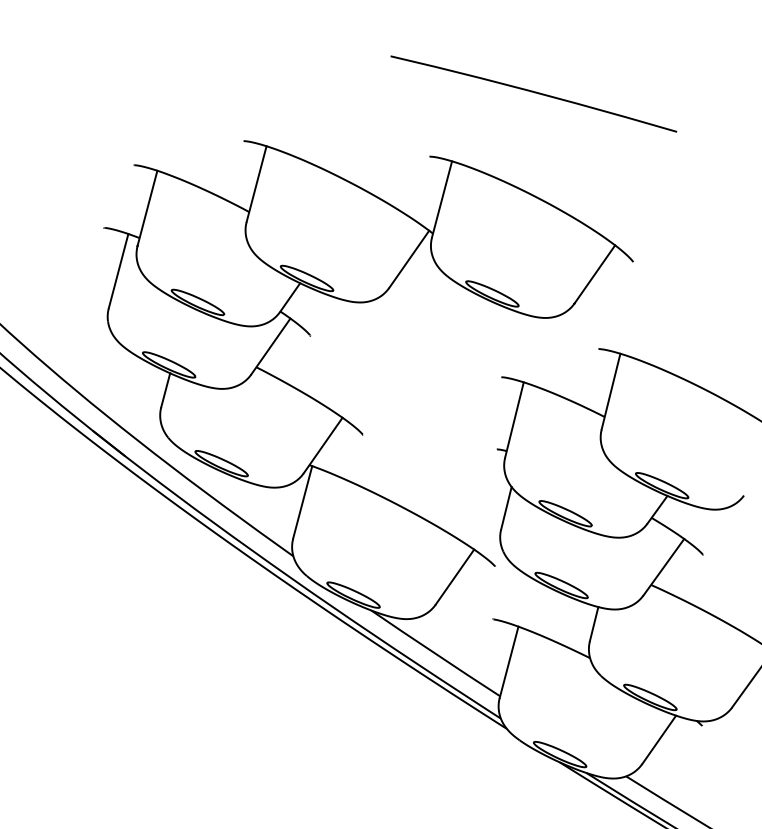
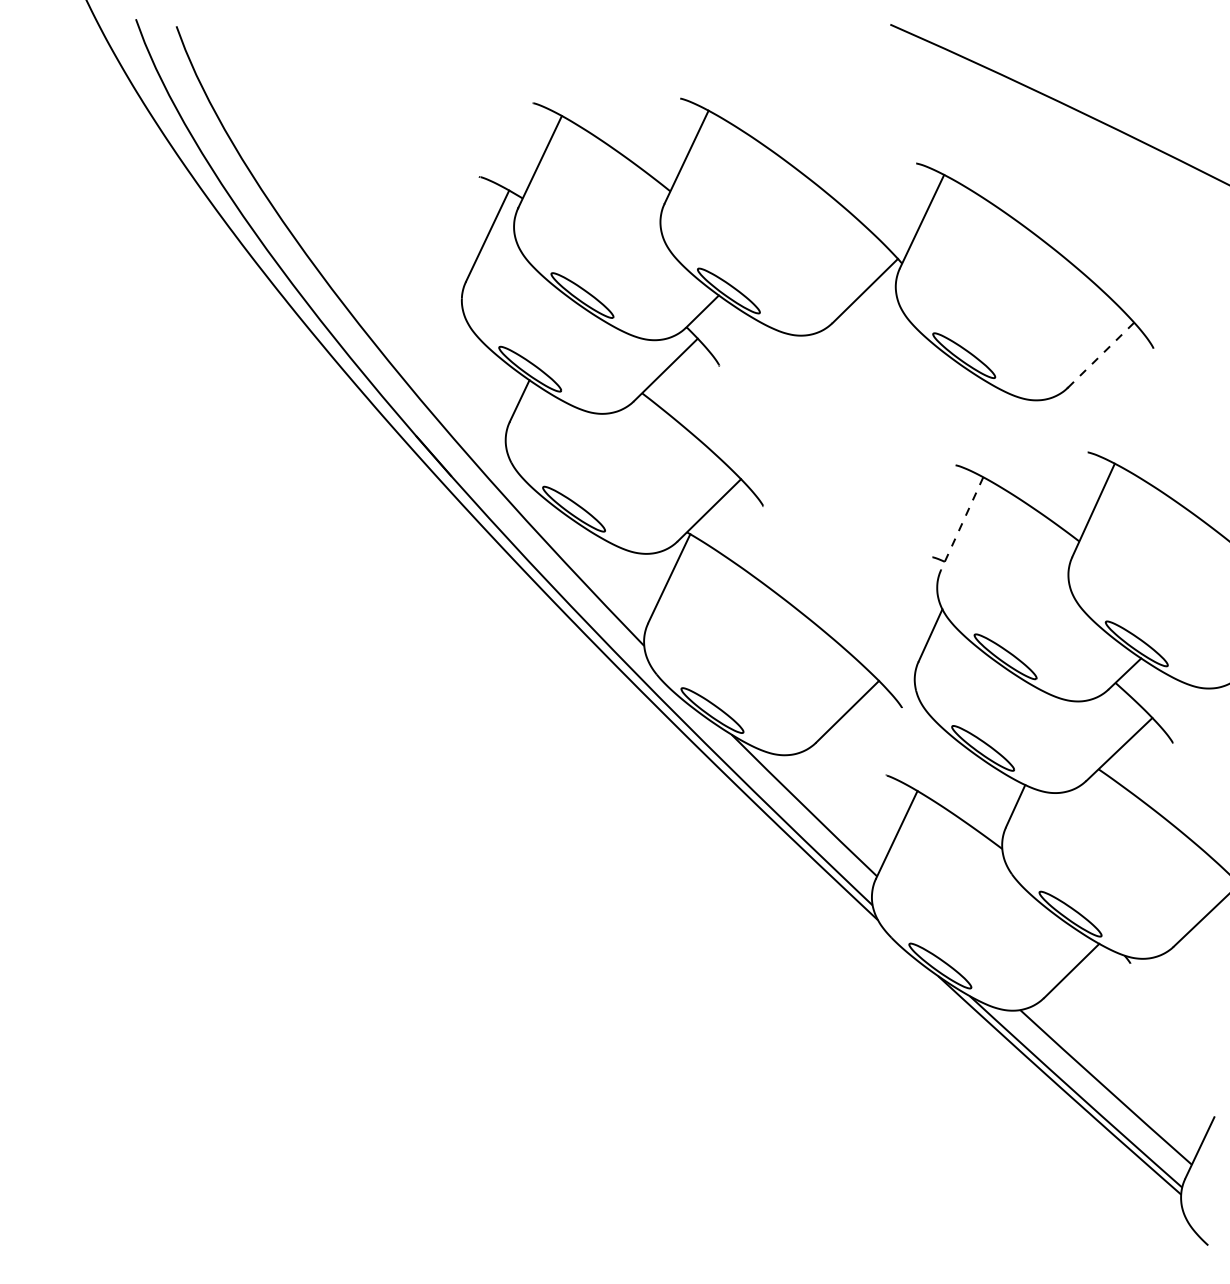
line: (595, 273) -> (1101, 354), solid -> dashed
line: (514, 419) -> (962, 523), solid -> dashed

